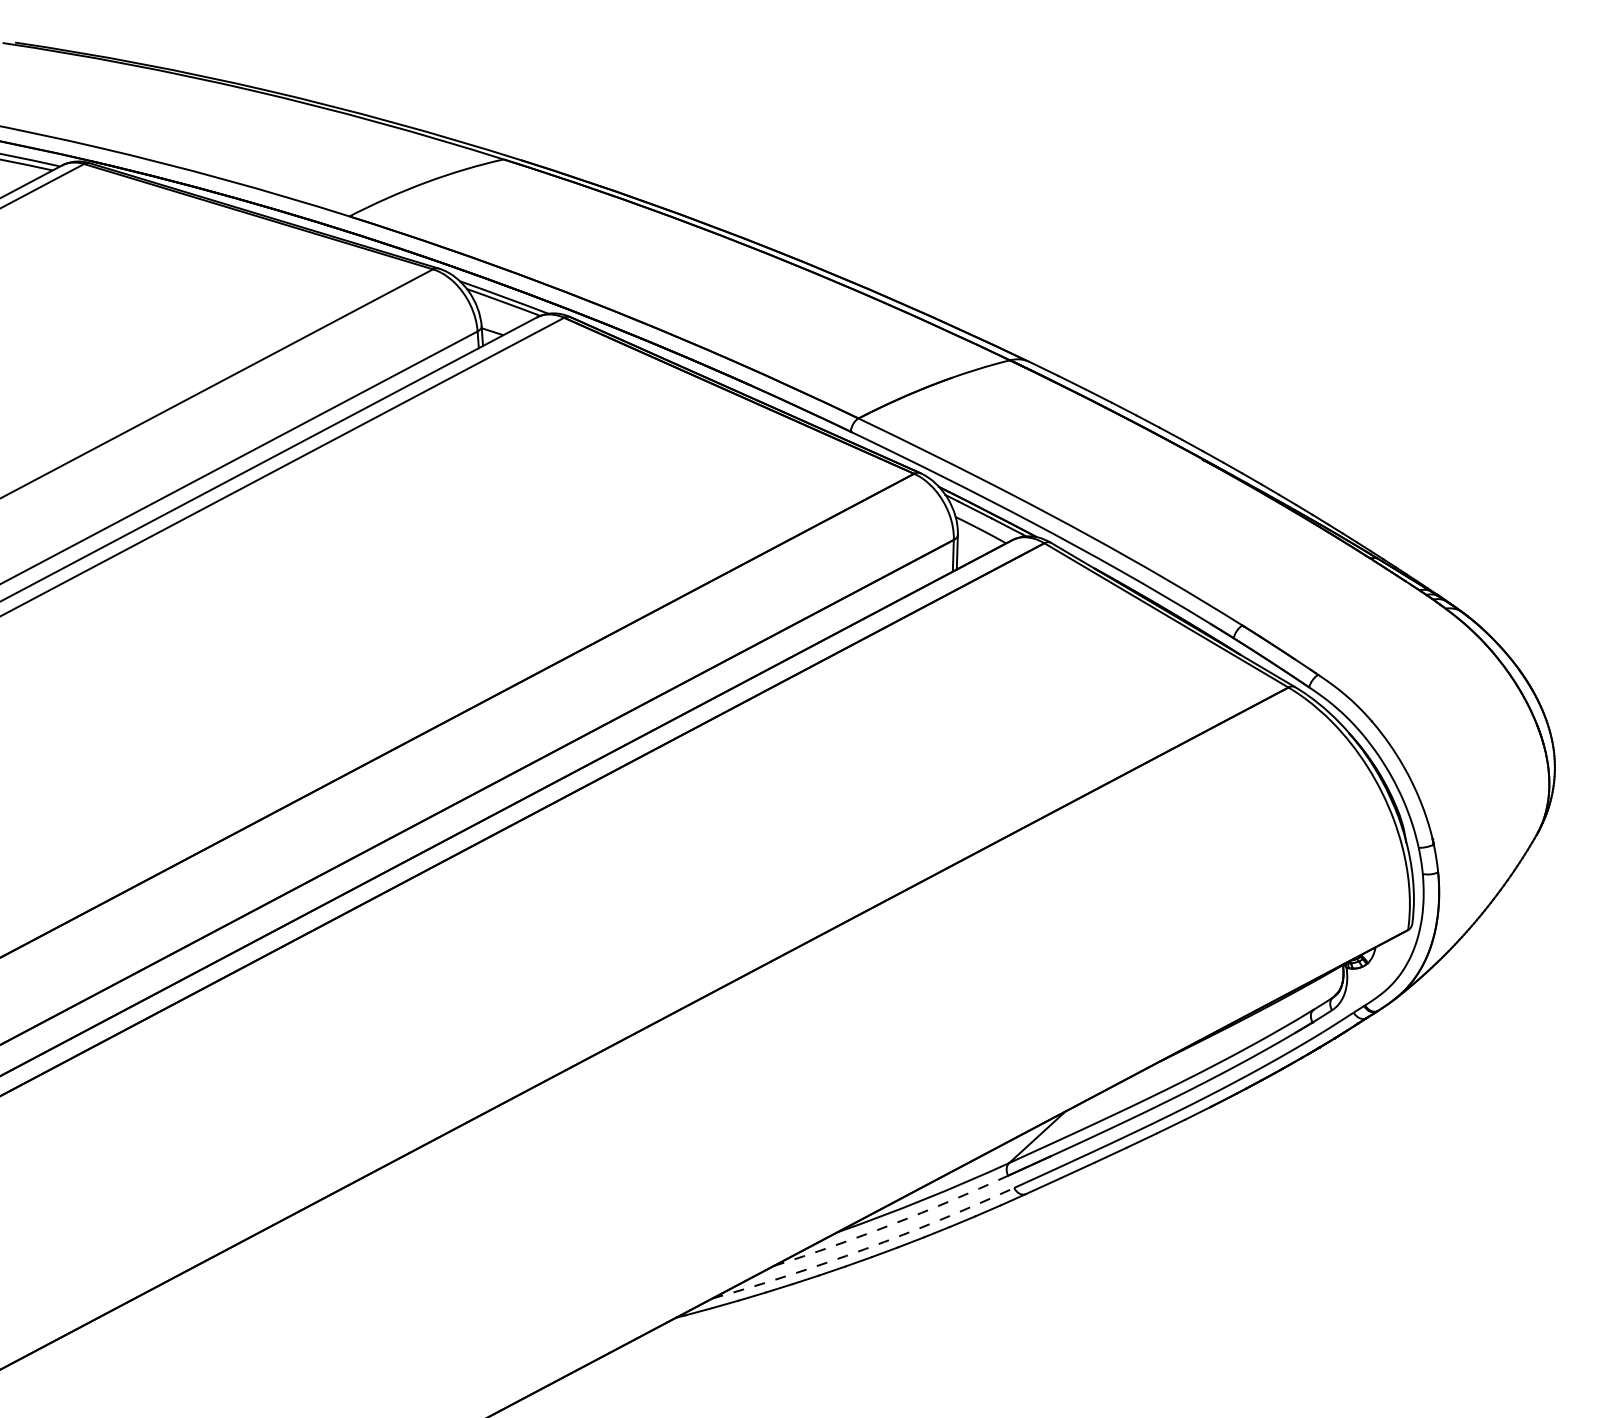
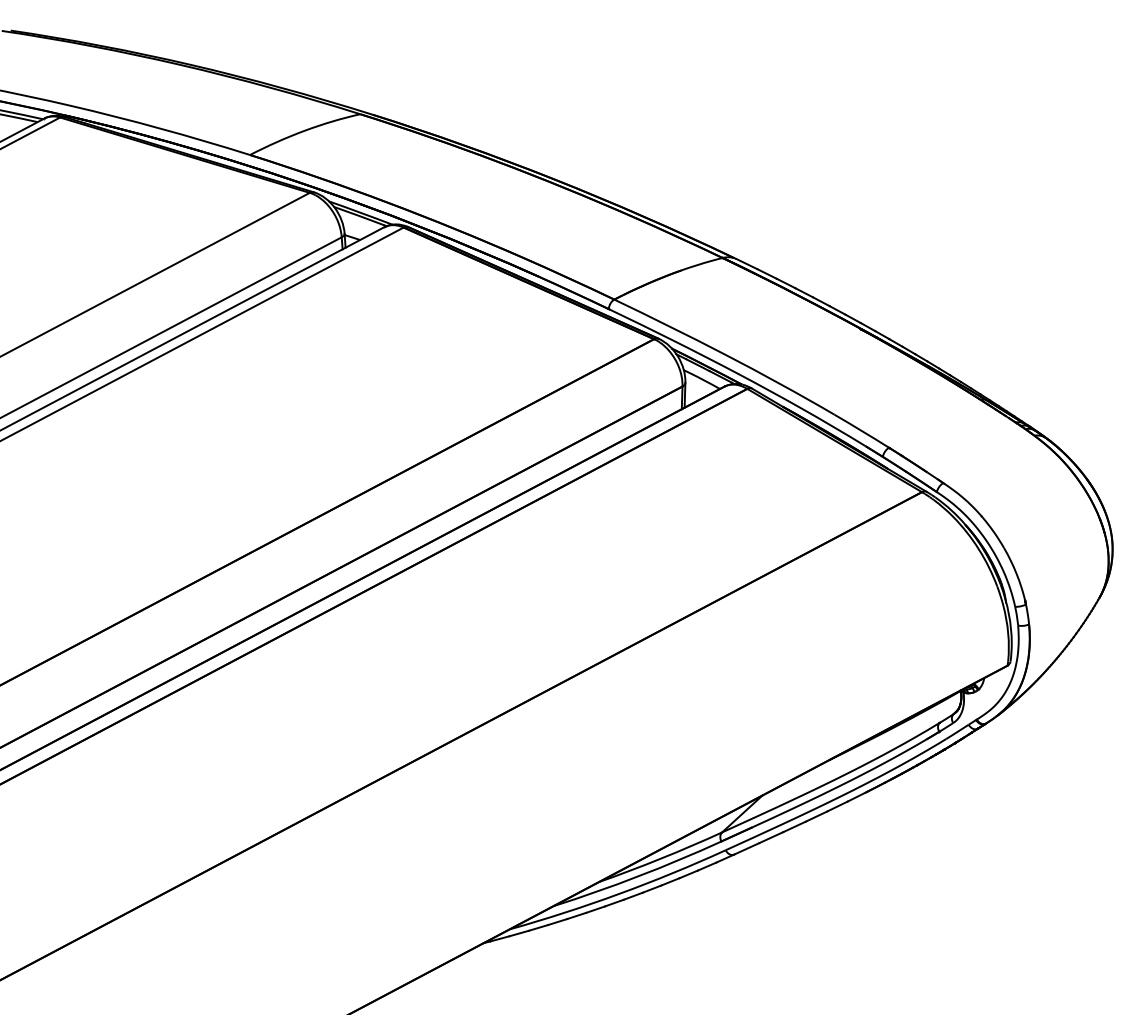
arc: (892, 1224) -> (638, 876), dashed -> solid
arc: (865, 1249) -> (619, 894), dashed -> solid

